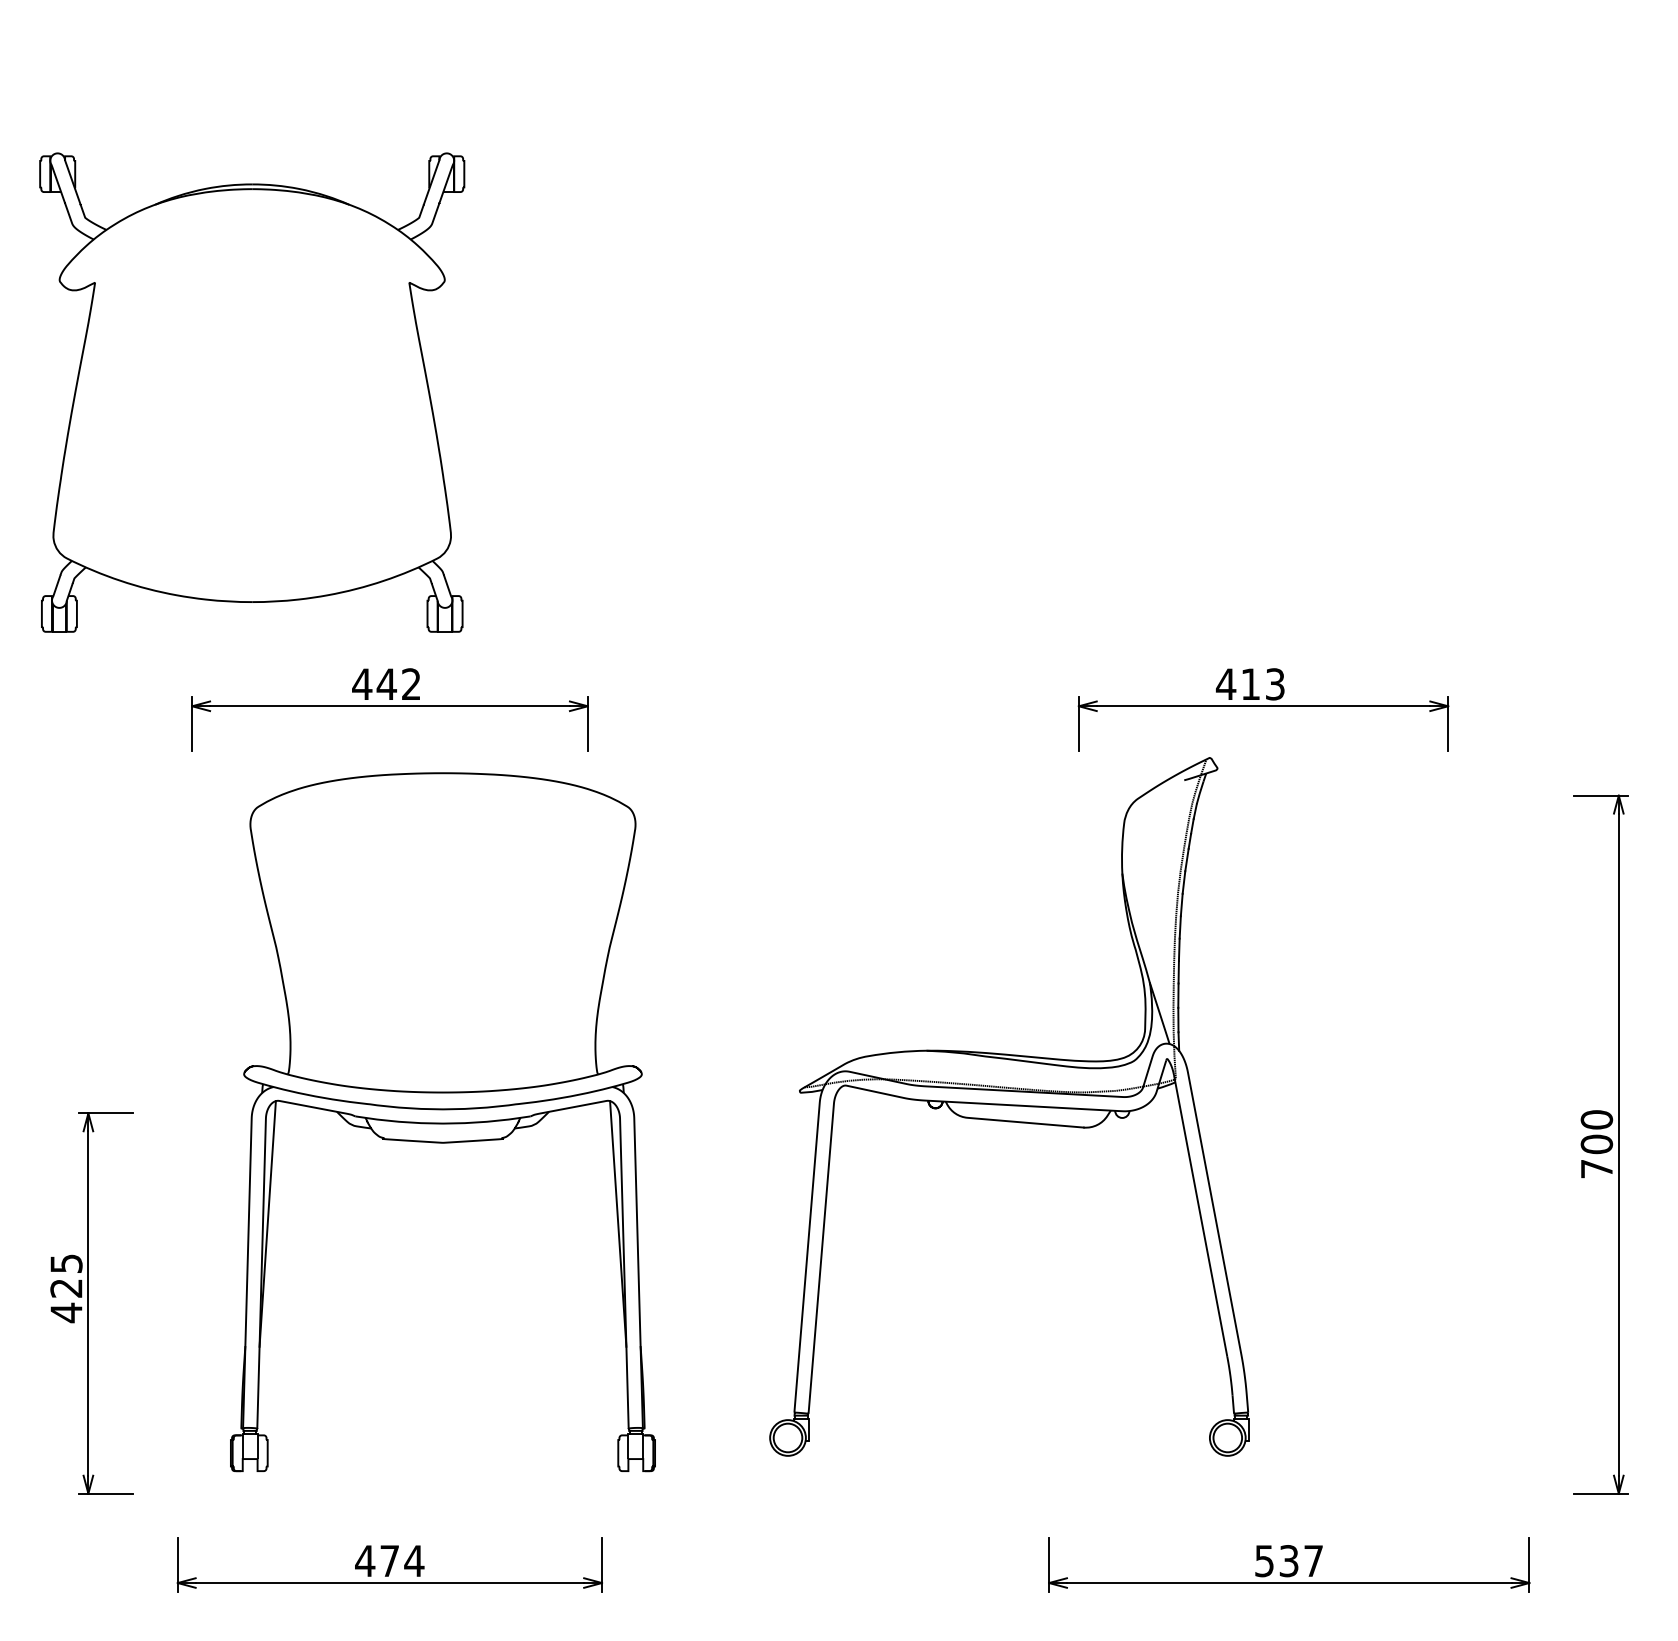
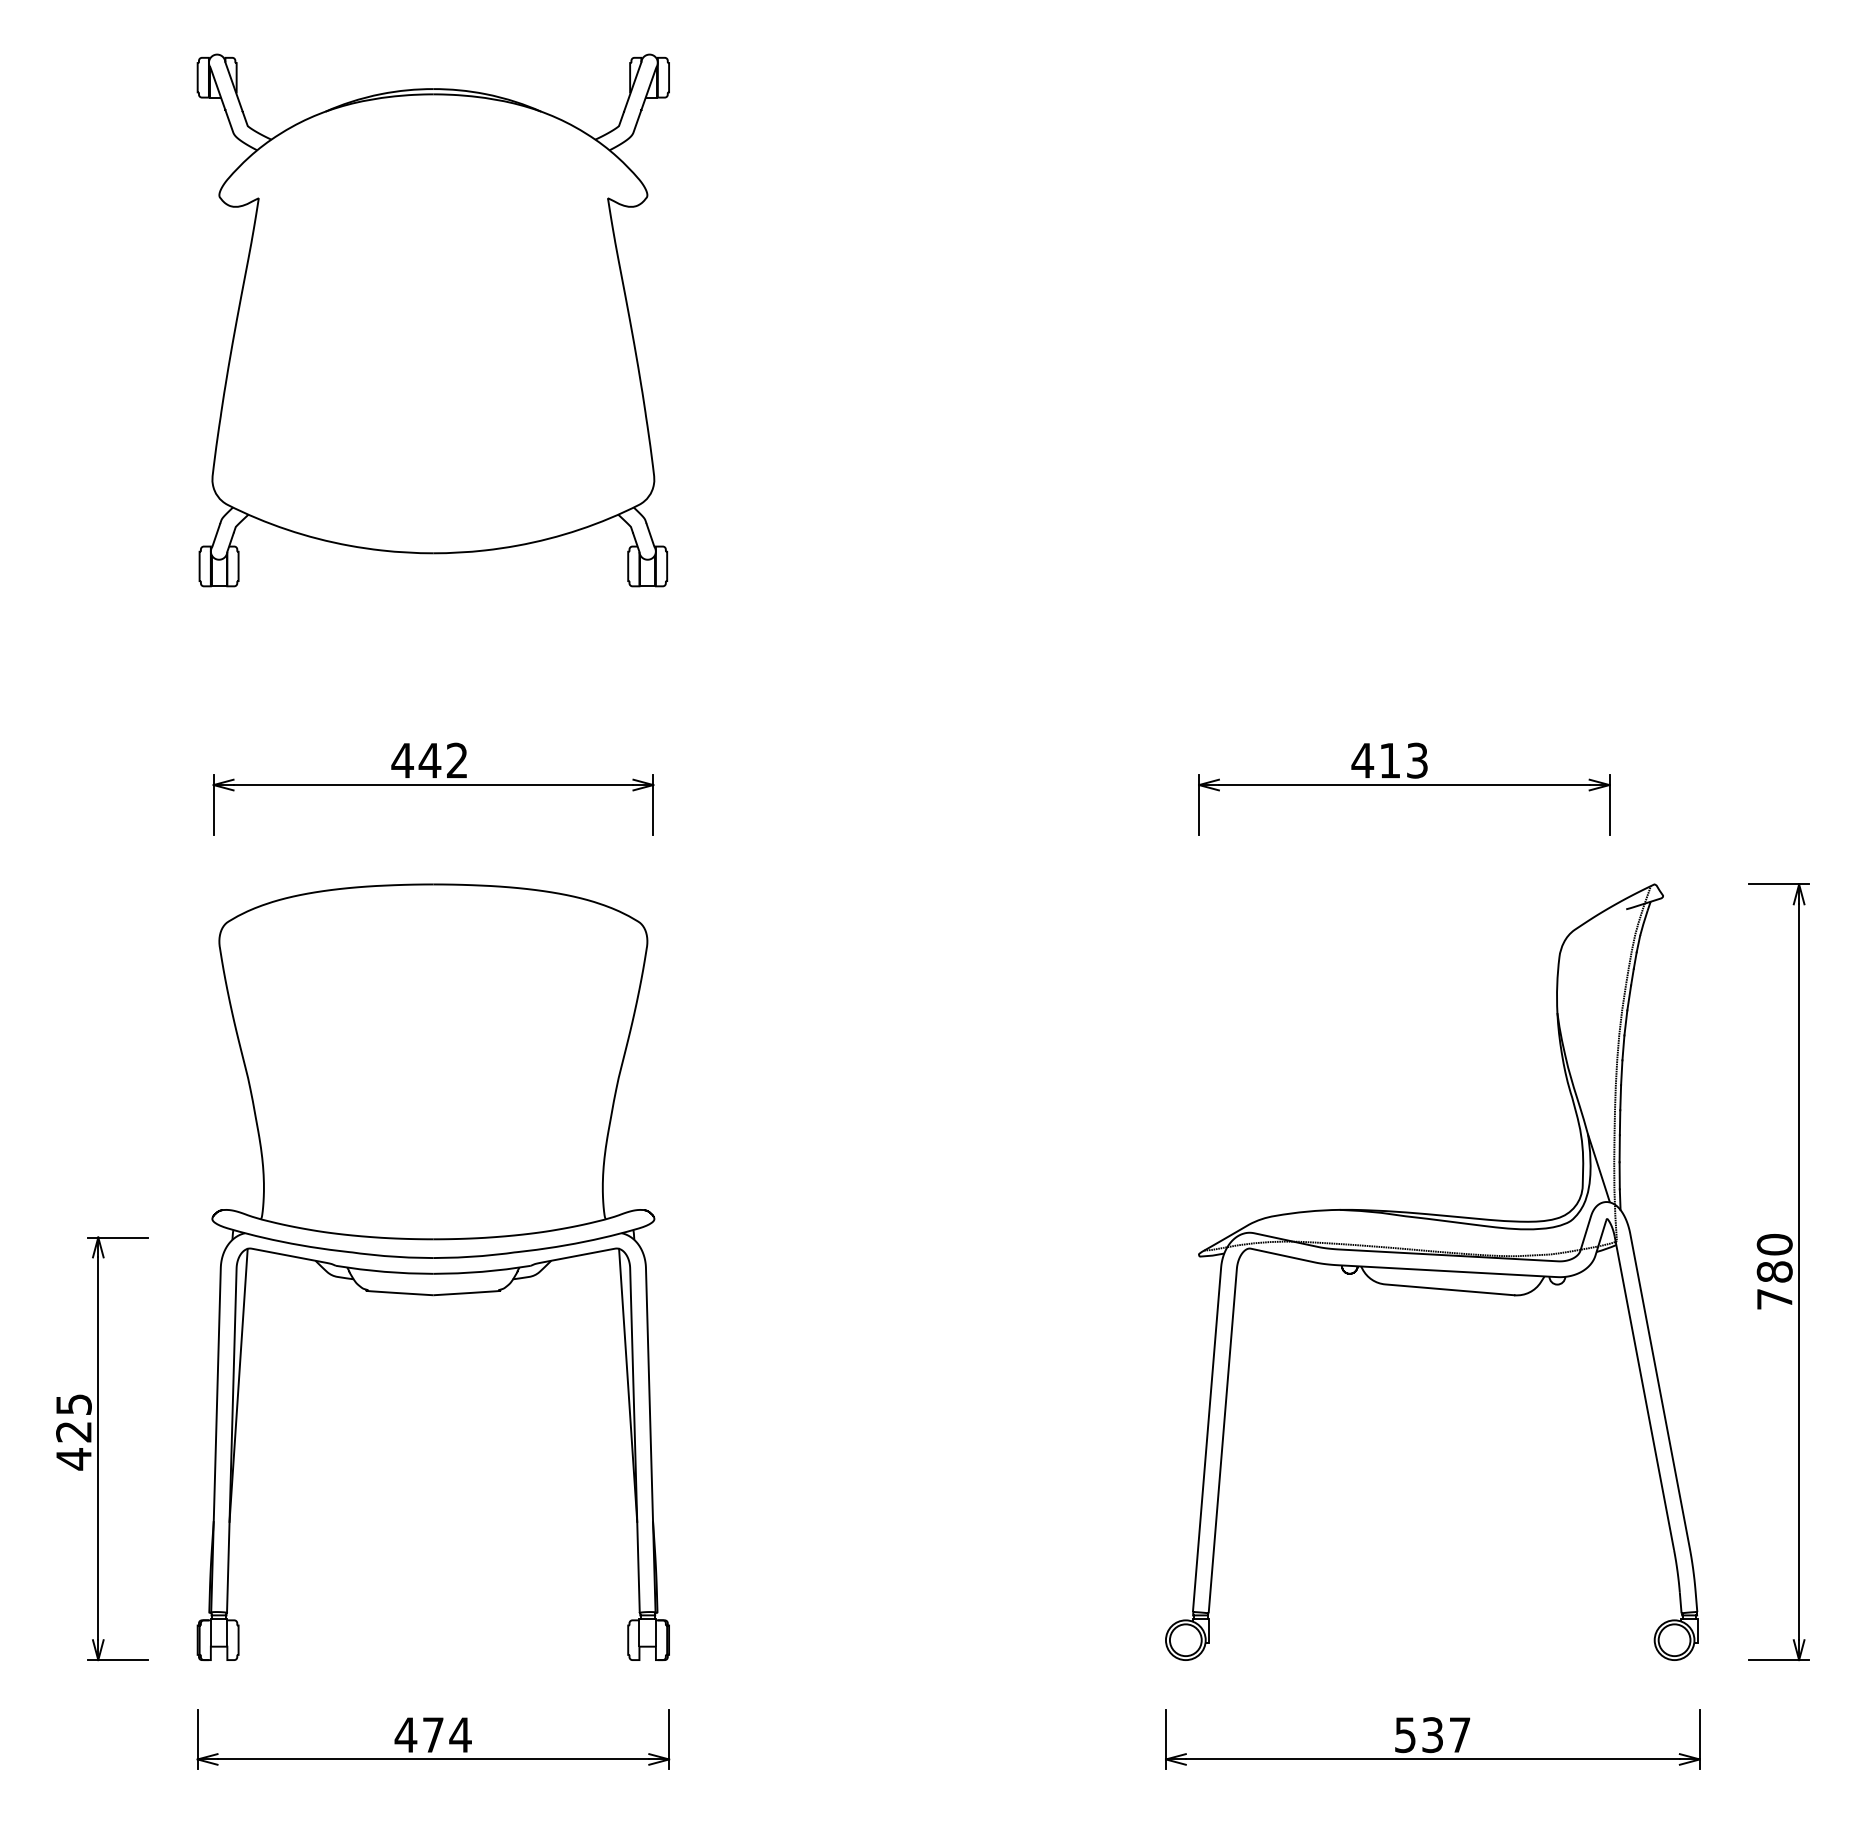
part: (251, 392) -> (432, 320), moved
part: (1009, 1106) -> (1431, 1271), moved
part: (442, 1121) -> (432, 1271), moved
text: (1596, 1143) -> (1774, 1271), 700 -> 780

